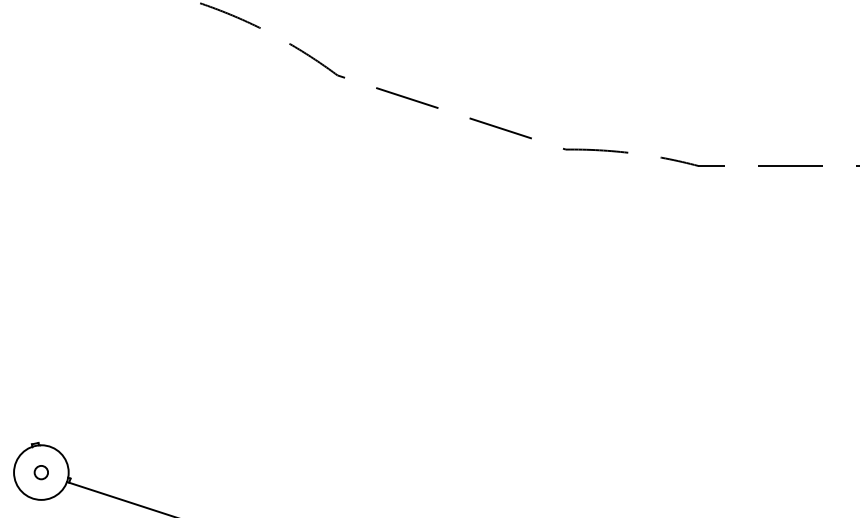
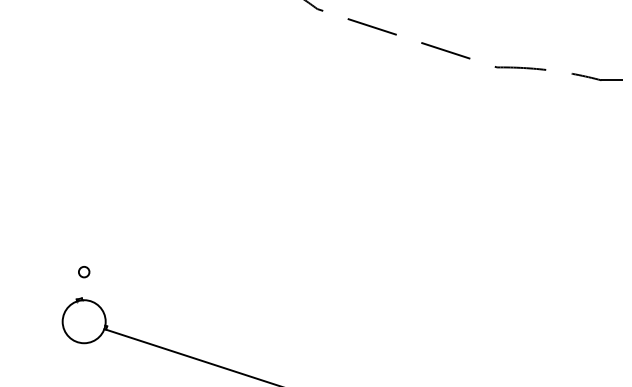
circle: (40, 472) -> (83, 272), moved

